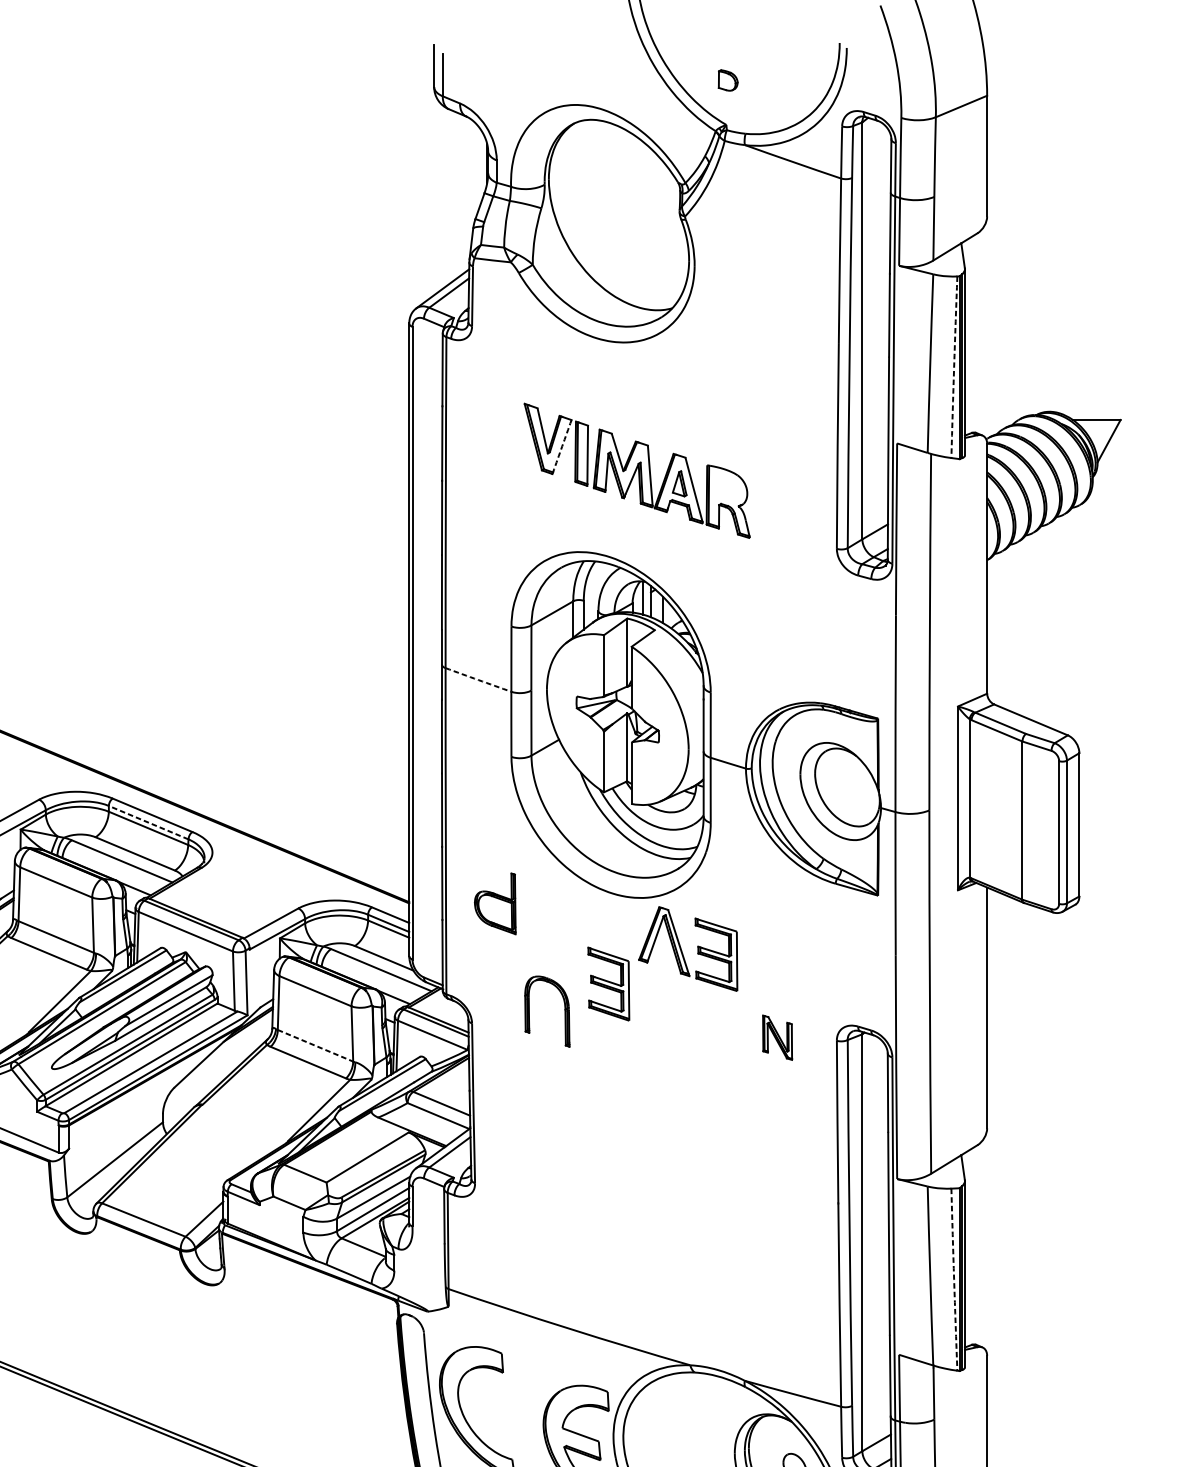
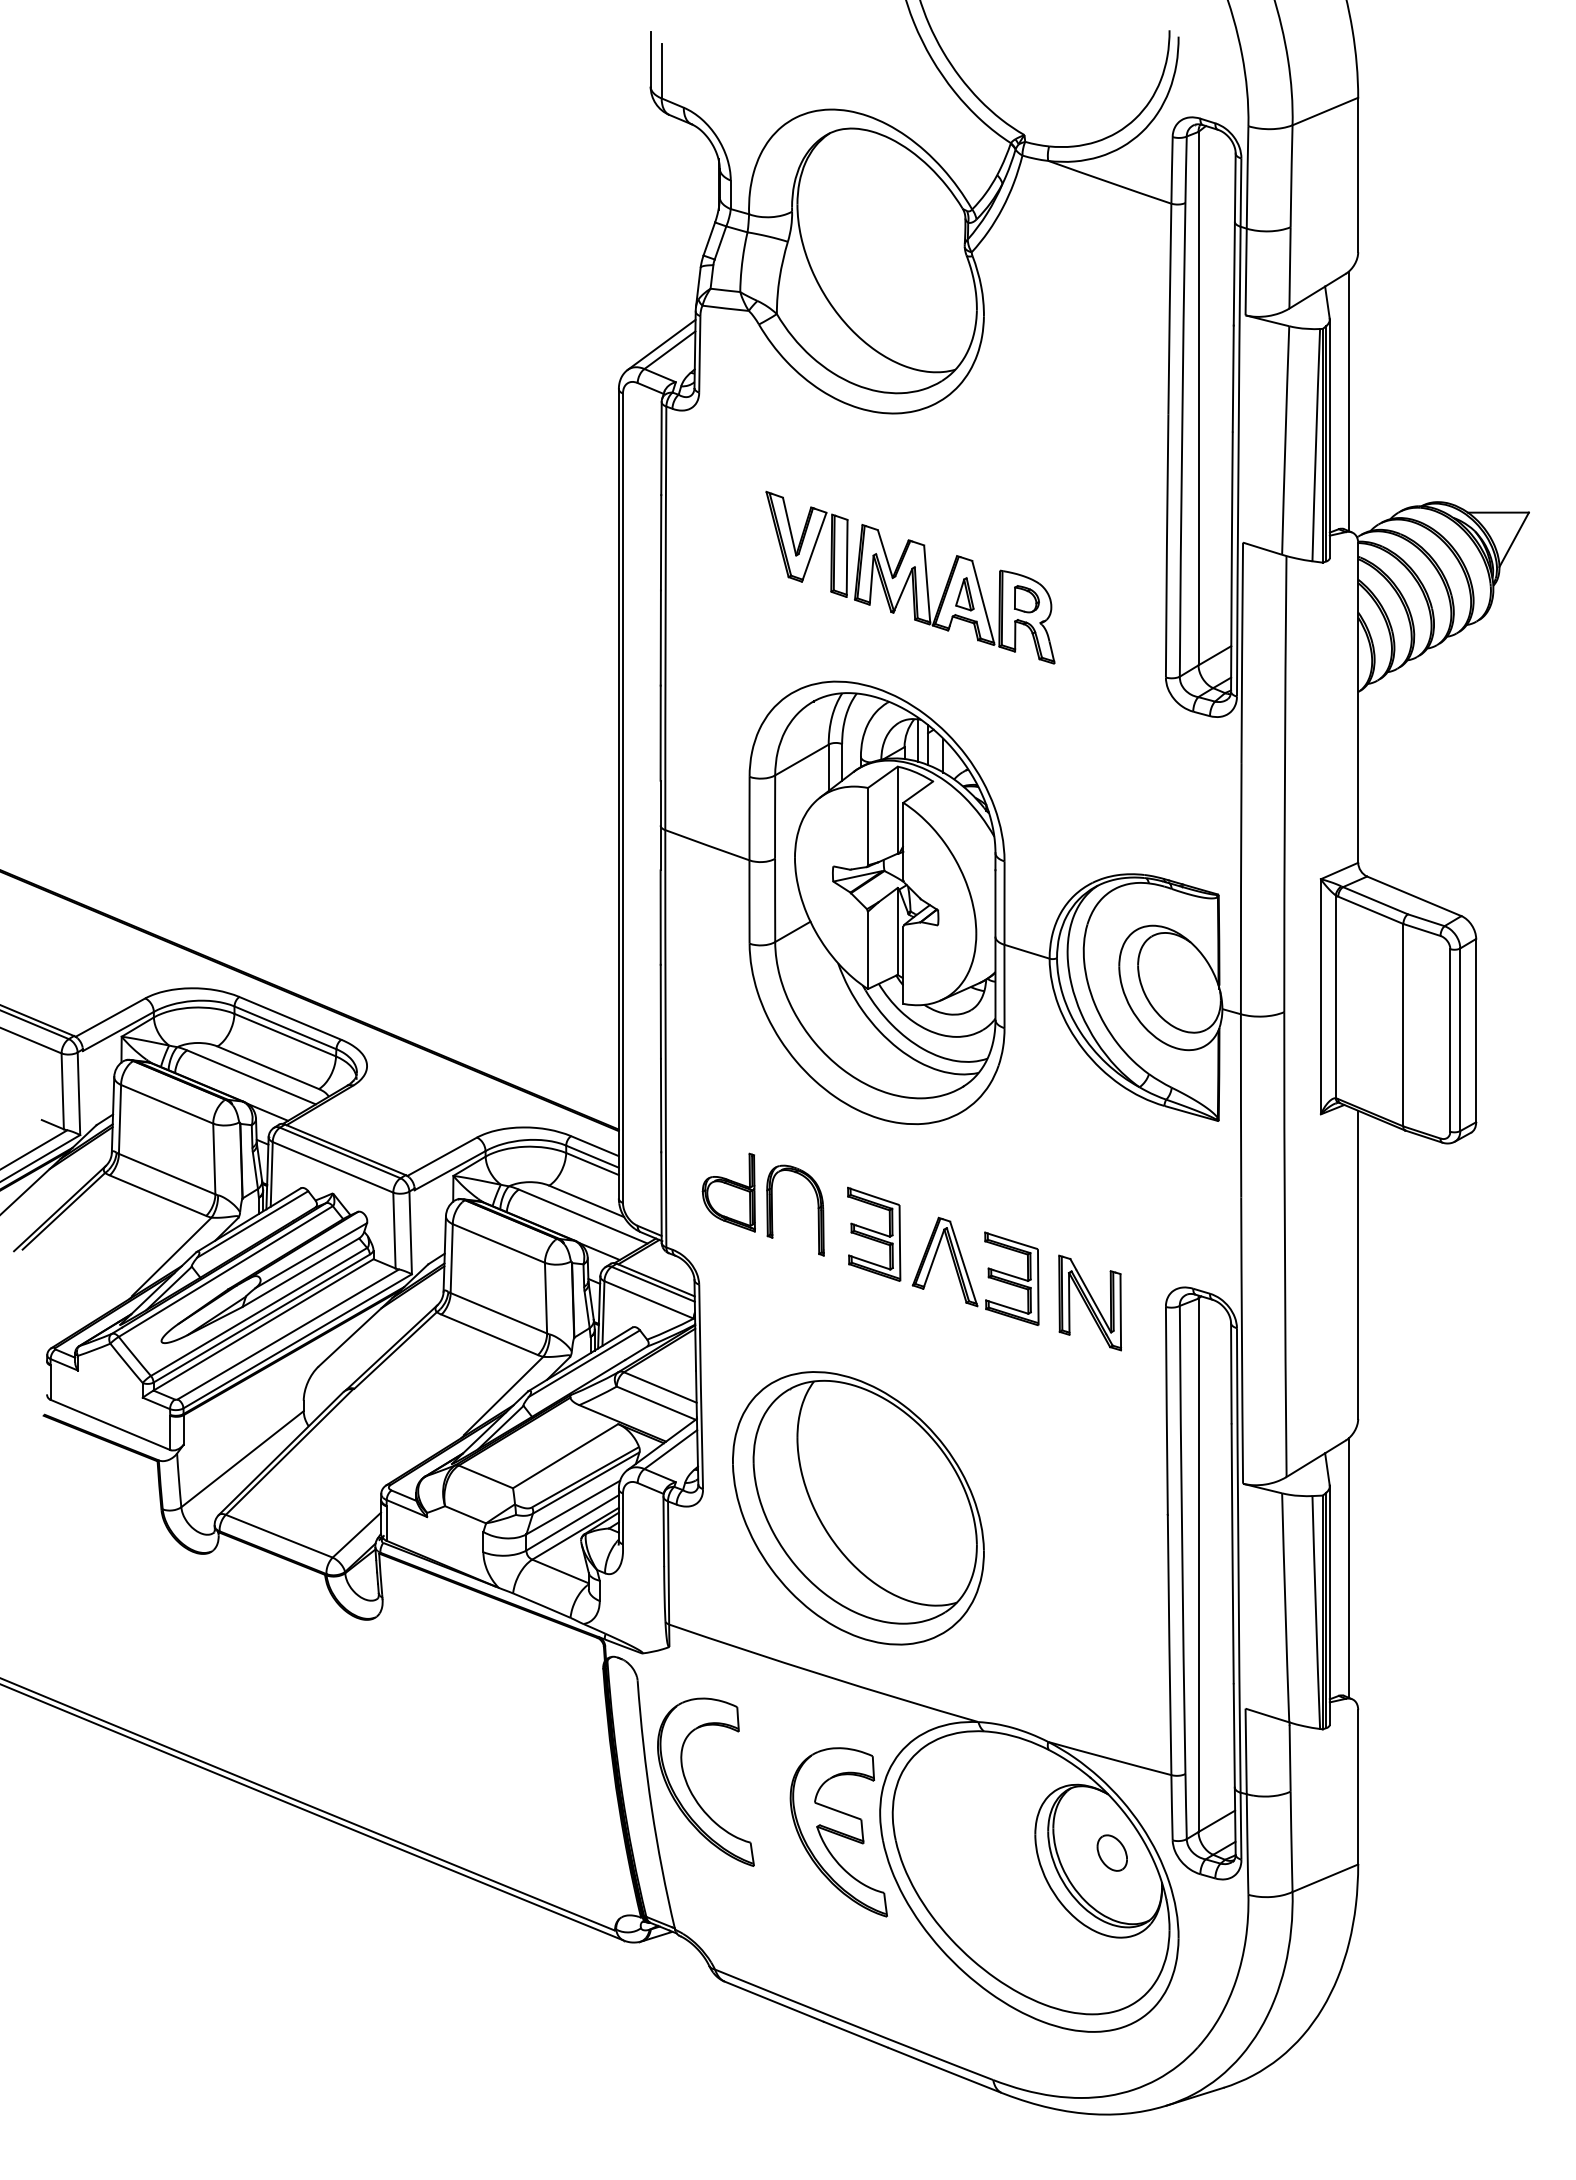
part: (727, 80) -> (1026, 599), moved
line: (979, 333) -> (1348, 401), added
arc: (953, 367) -> (1315, 445), dashed -> solid
arc: (562, 446) -> (814, 546), dashed -> solid
arc: (478, 680) -> (707, 845), dashed -> solid
line: (147, 822) -> (284, 1027), dashed -> solid
part: (494, 903) -> (728, 1192), moved
part: (681, 949) -> (967, 1271), moved
part: (564, 1011) -> (817, 1210), moved
part: (777, 1037) -> (1089, 1302), size x1.67
line: (315, 1045) -> (499, 1313), dashed -> solid
part: (596, 1198) -> (858, 1508), added
line: (979, 1244) -> (1348, 1567), added
arc: (953, 1279) -> (1315, 1612), dashed -> solid

